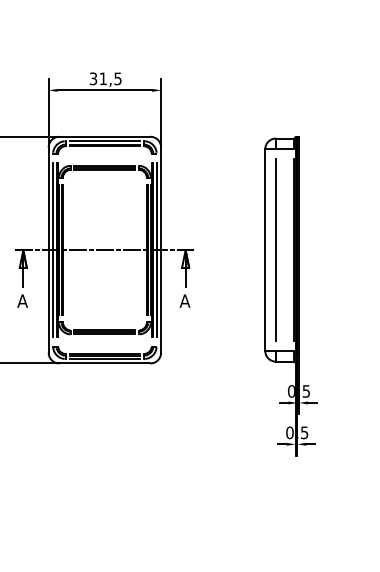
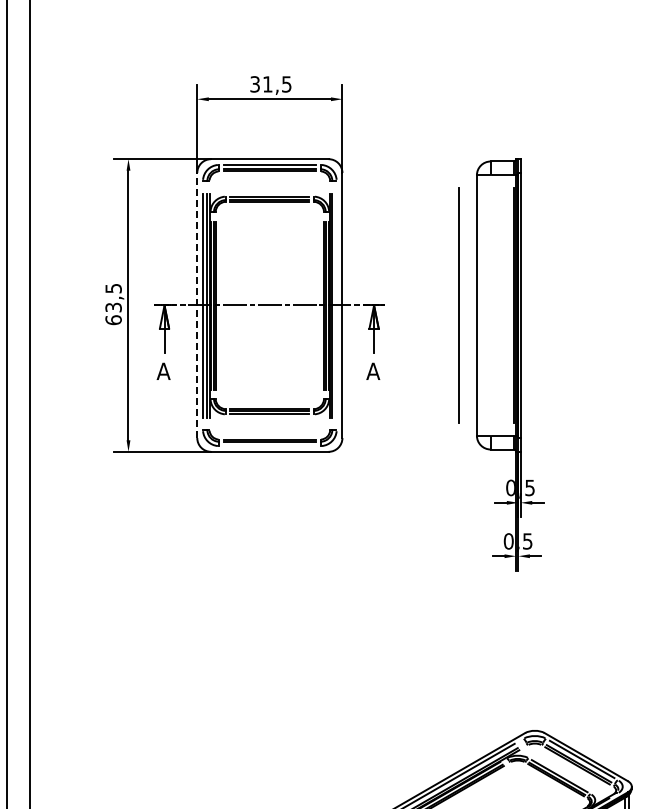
line: (48, 250) -> (197, 305), solid -> dashed
line: (156, 250) -> (336, 305), removed
line: (275, 250) -> (458, 305), moved
line: (104, 359) -> (269, 446), removed

